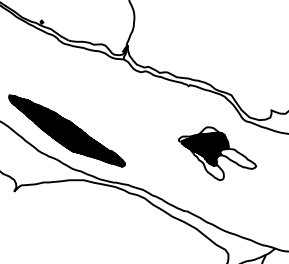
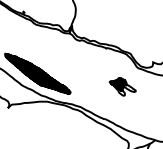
part: (217, 153) -> (122, 86), size x0.6

